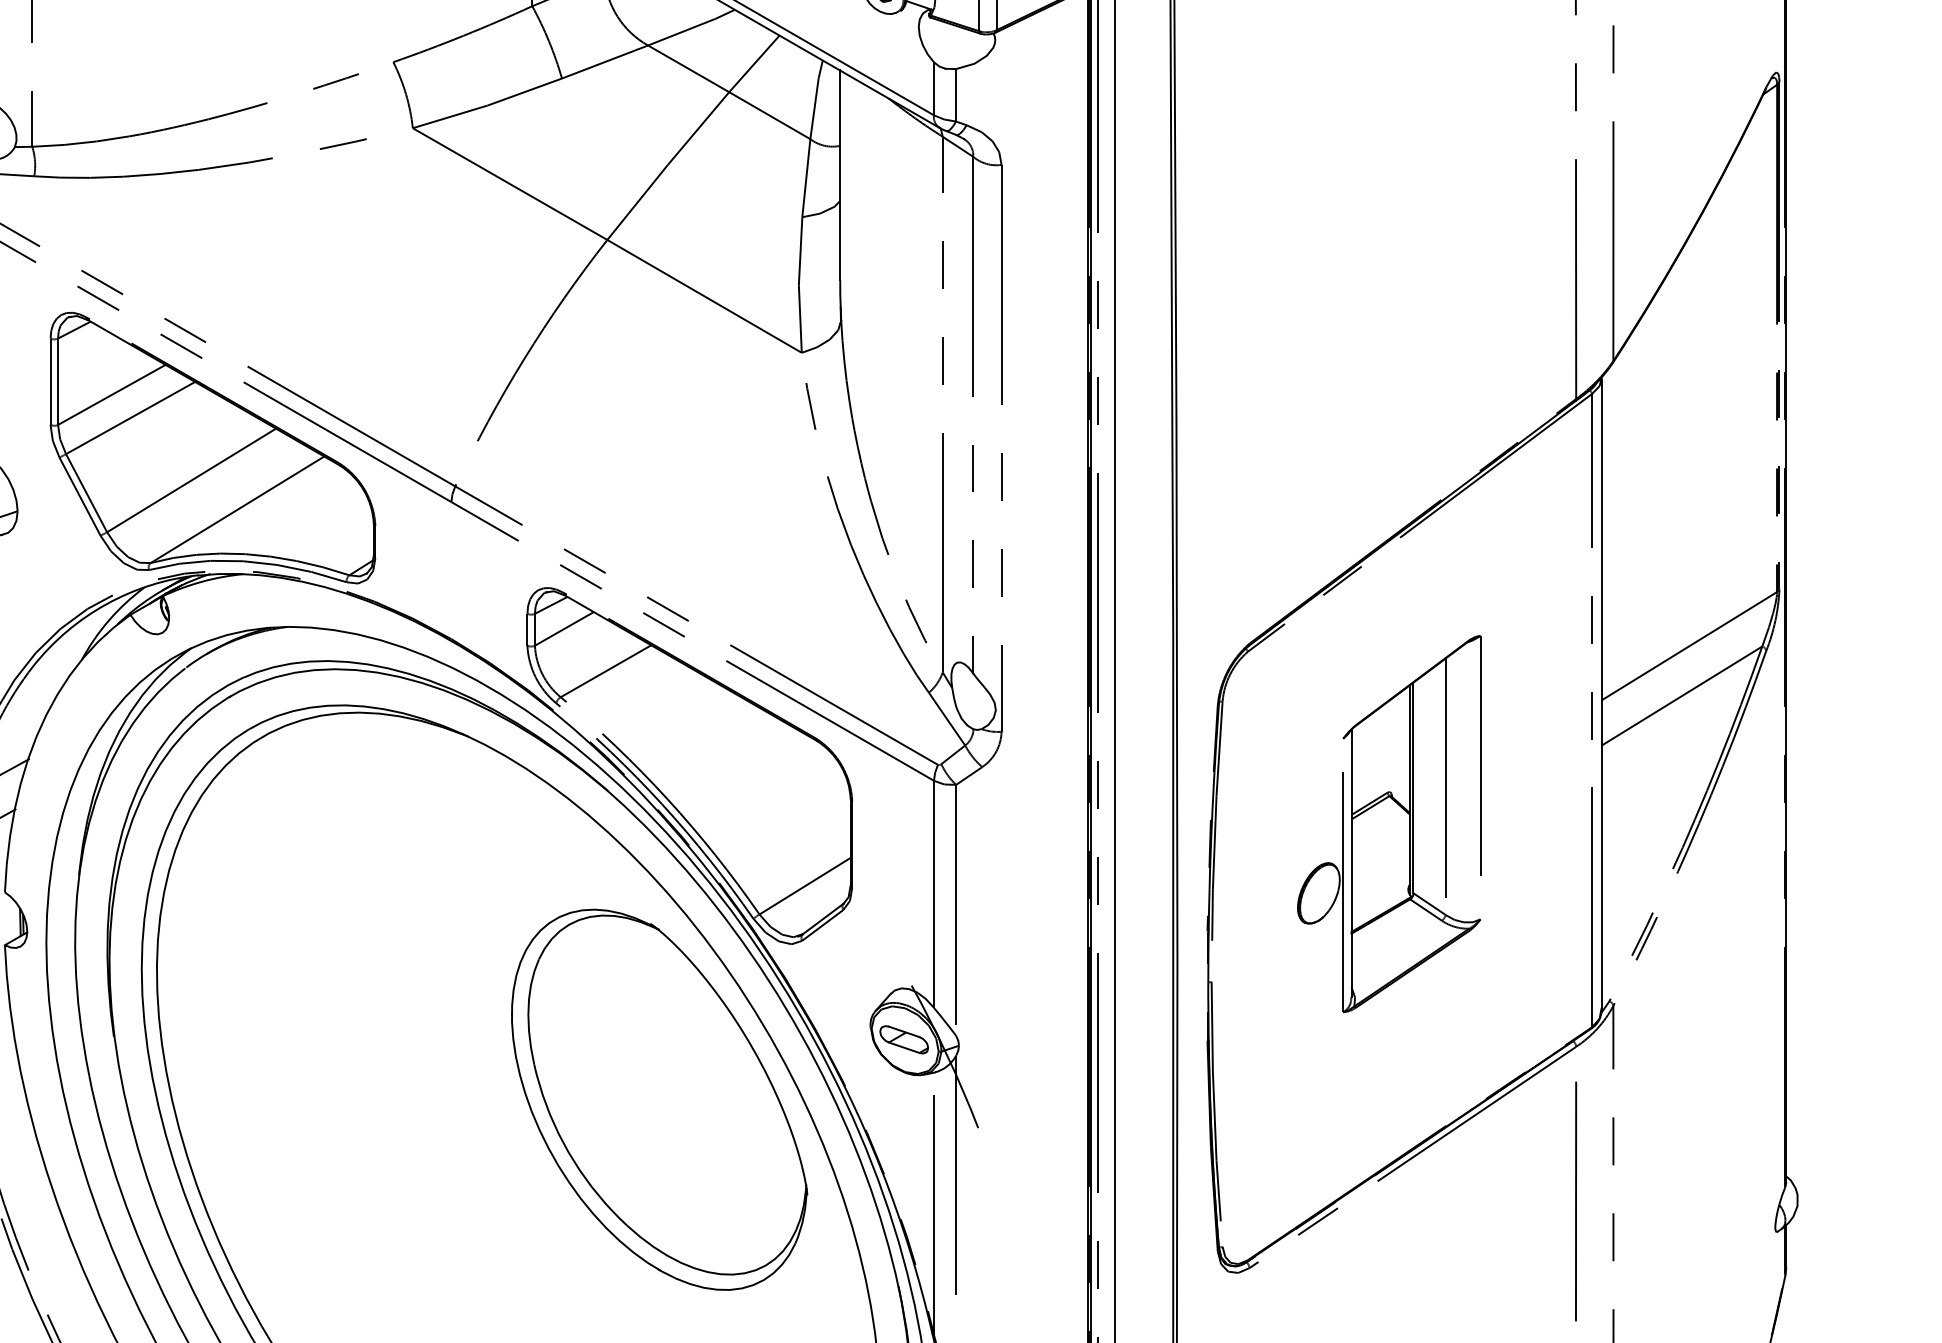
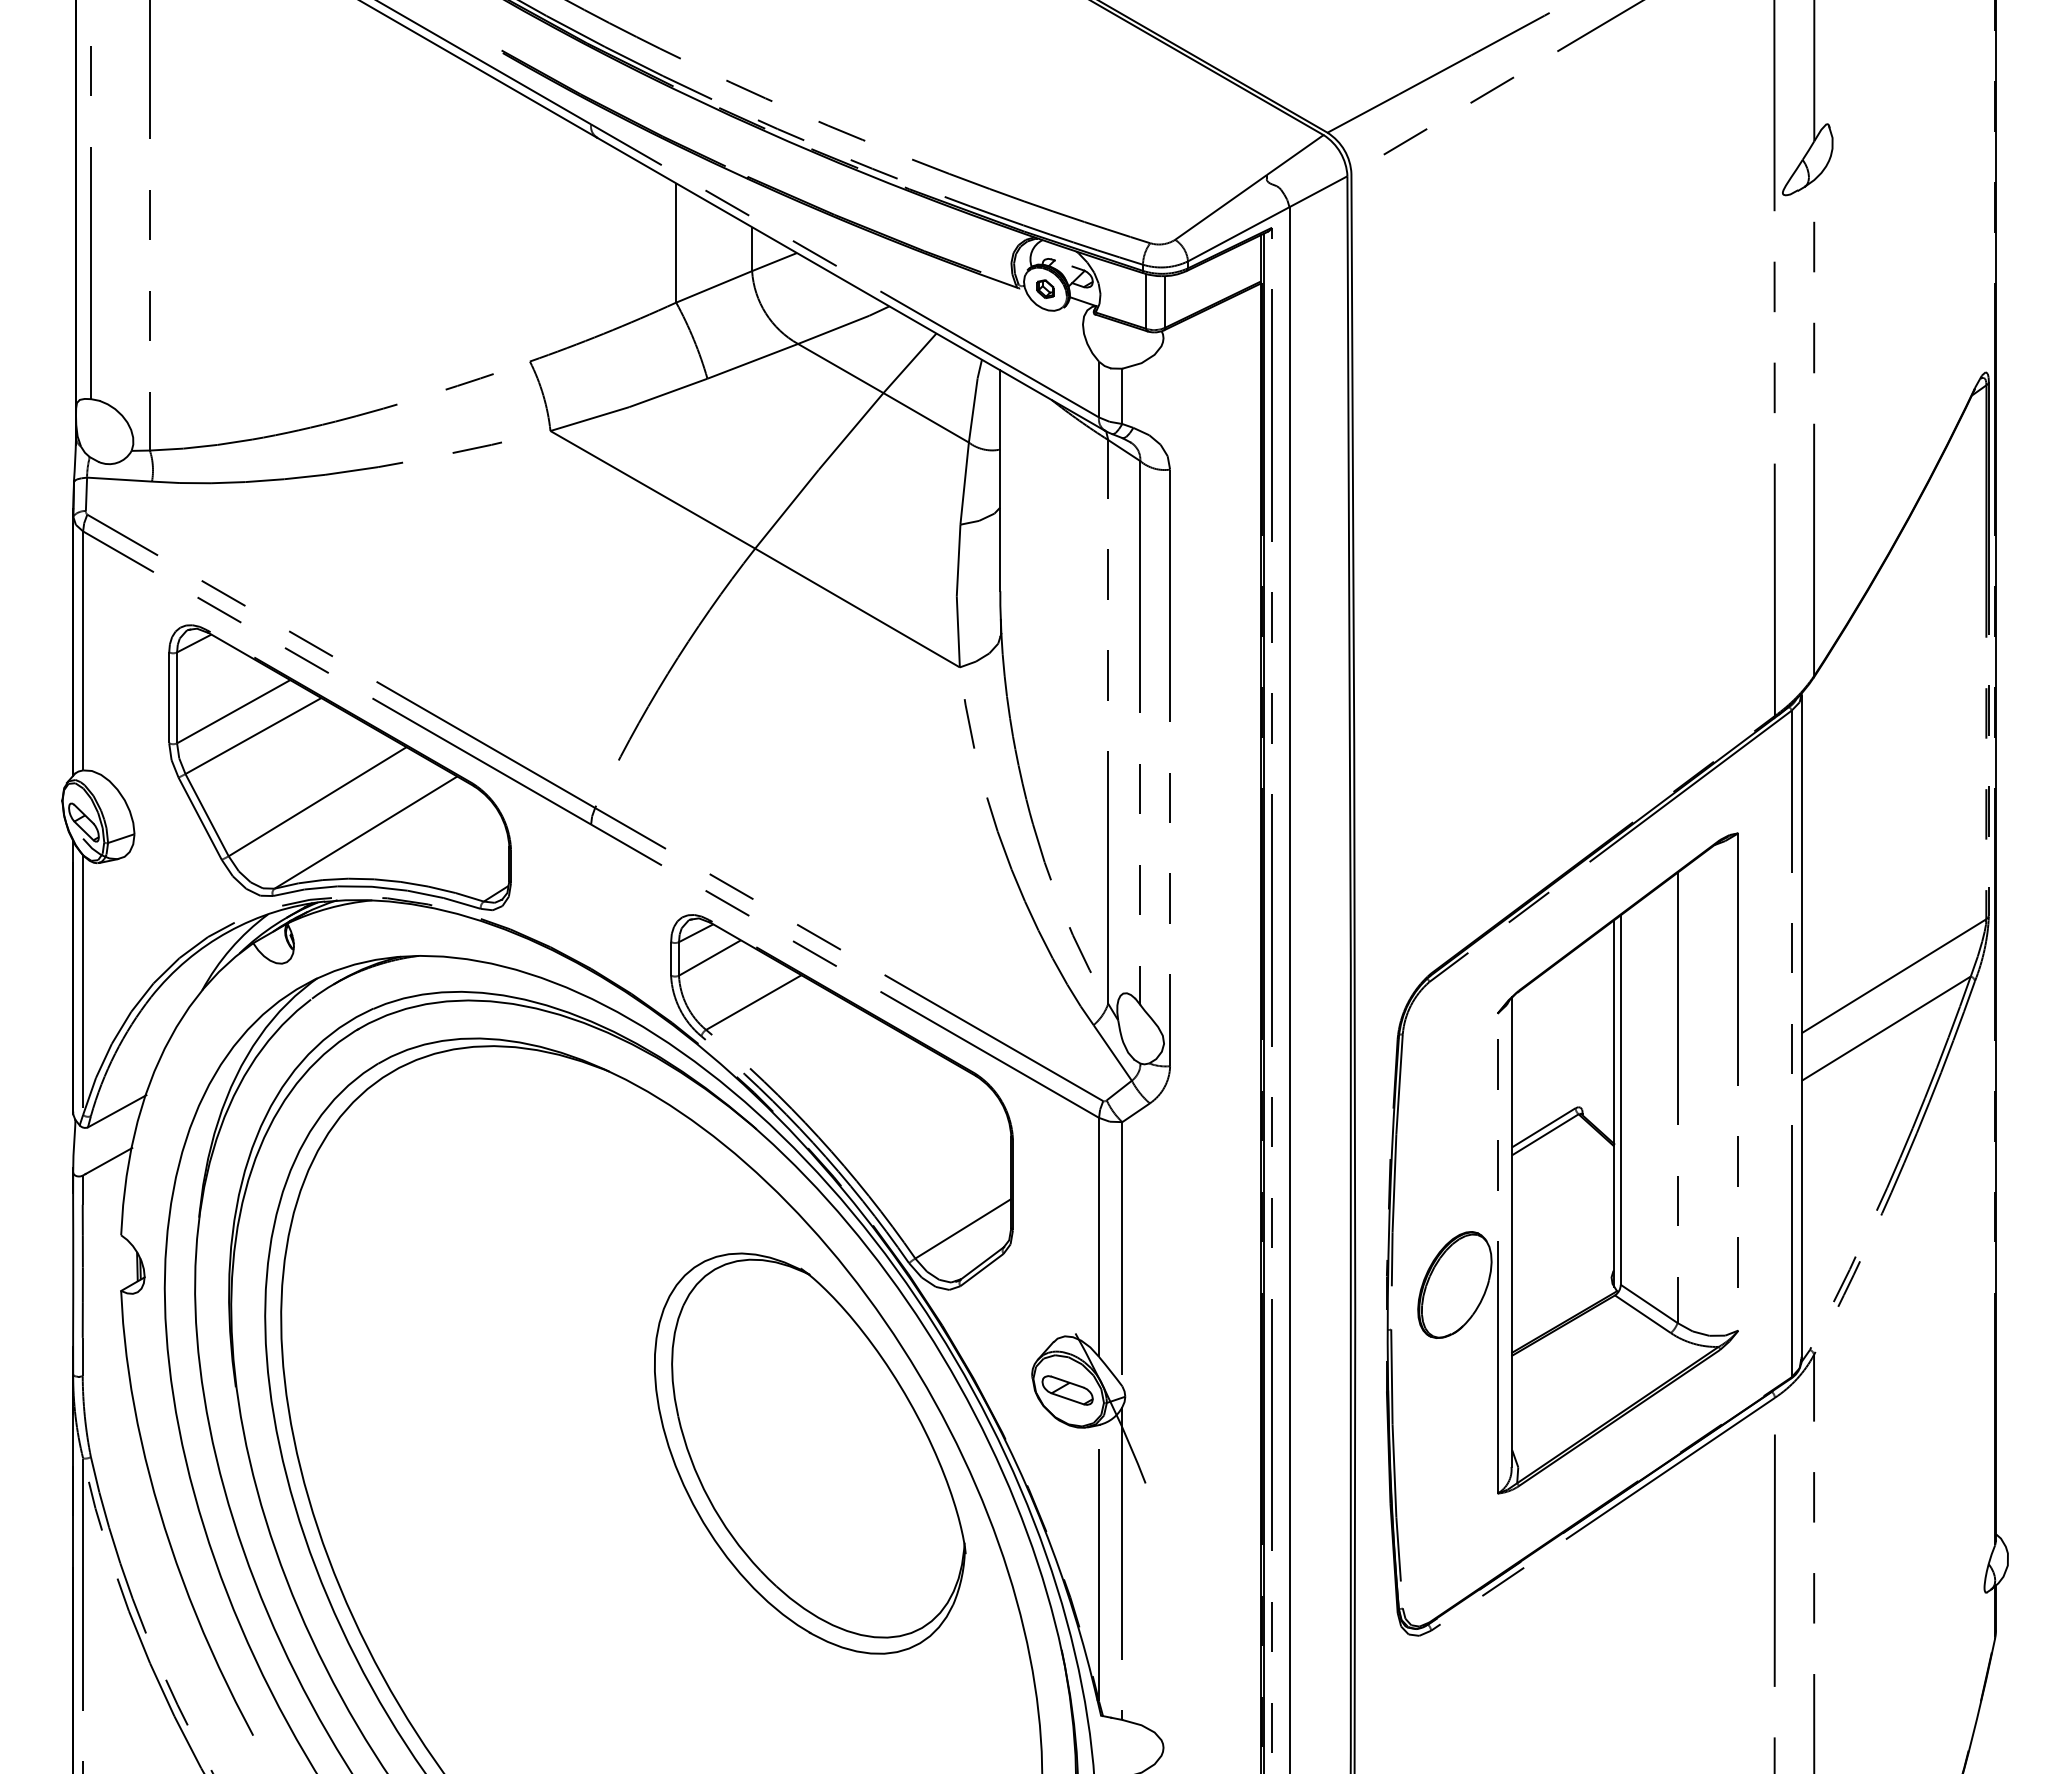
part: (1388, 824) -> (1577, 1163), size x1.67

